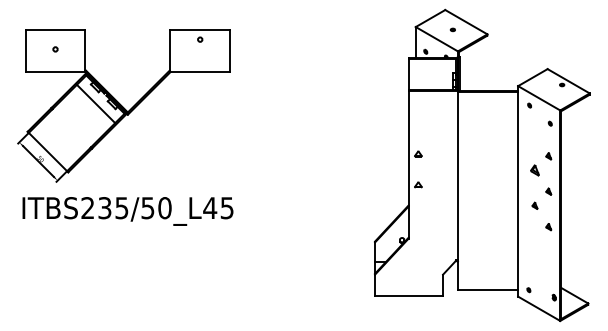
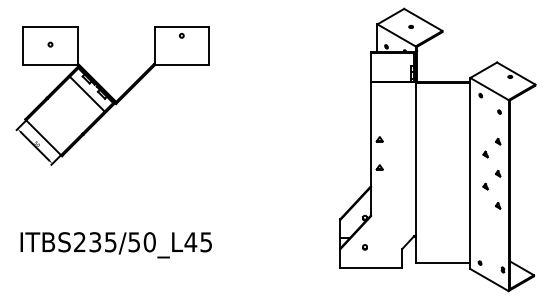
part: (534, 170) -> (485, 154), size x0.62
text: (127, 211) -> (115, 245), moved
part: (402, 272) -> (365, 247), added

